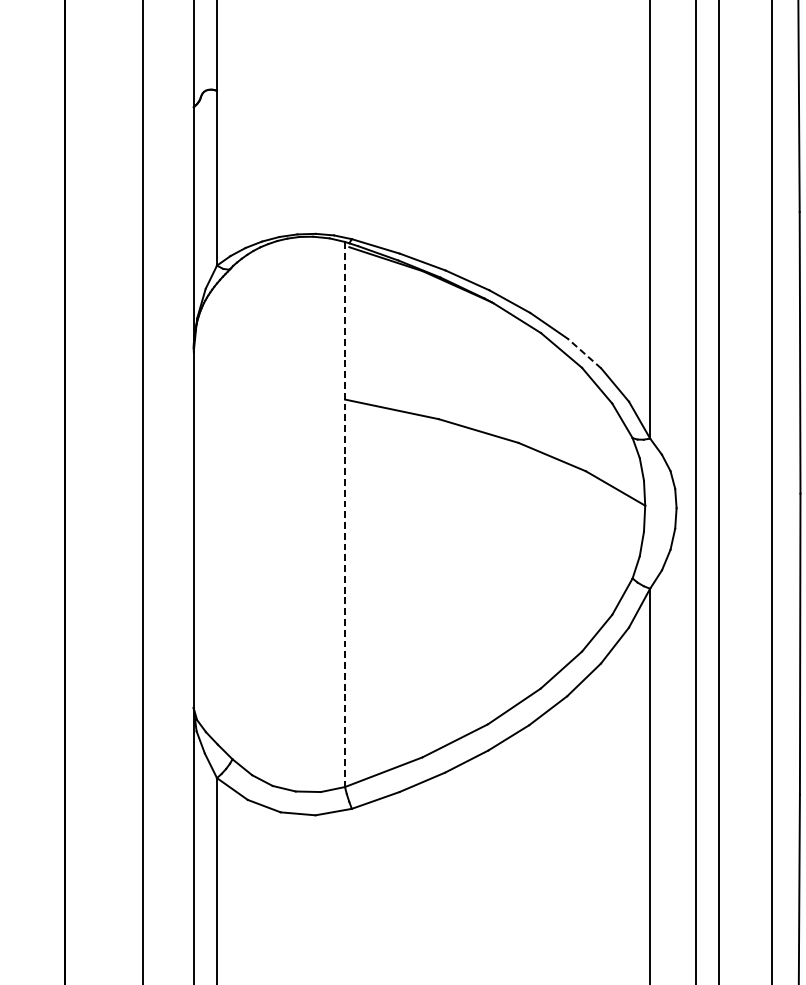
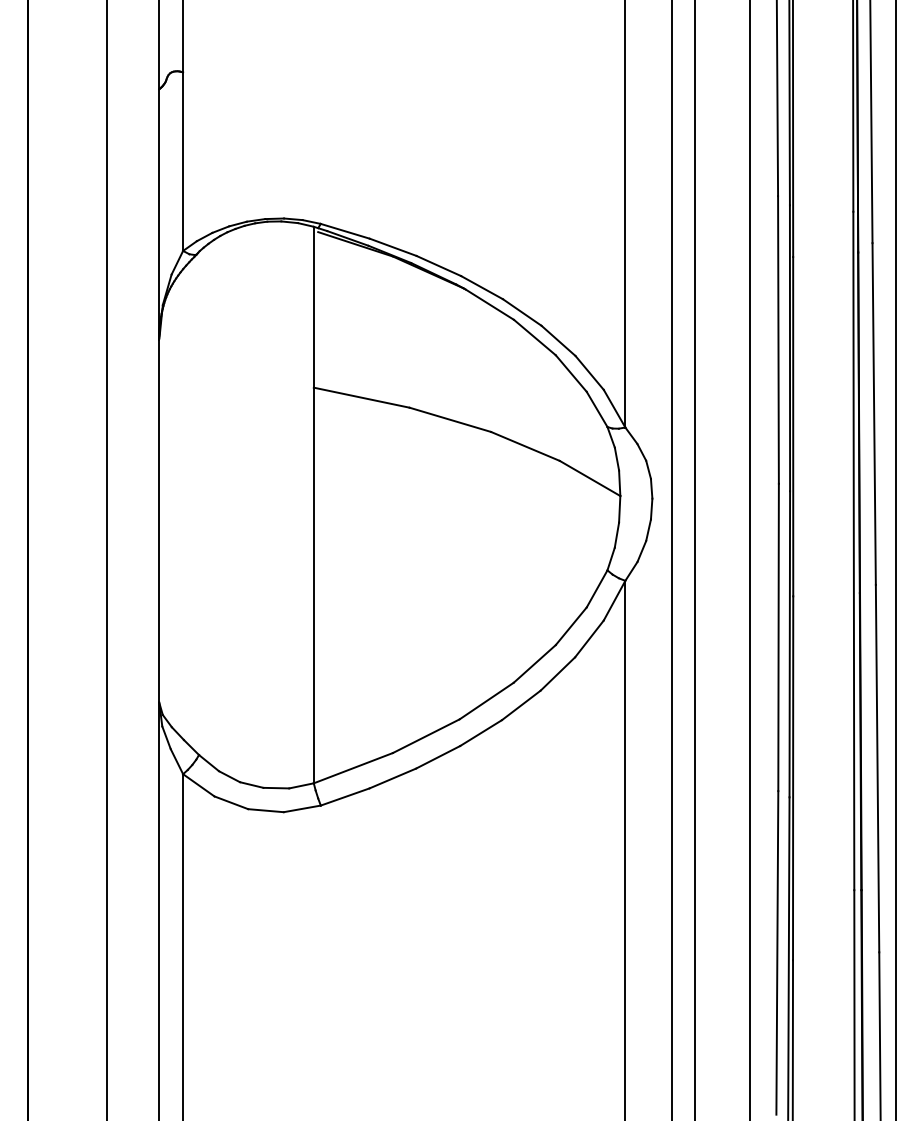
line: (584, 353) -> (558, 340), dashed -> solid
line: (344, 514) -> (313, 505), dashed -> solid

